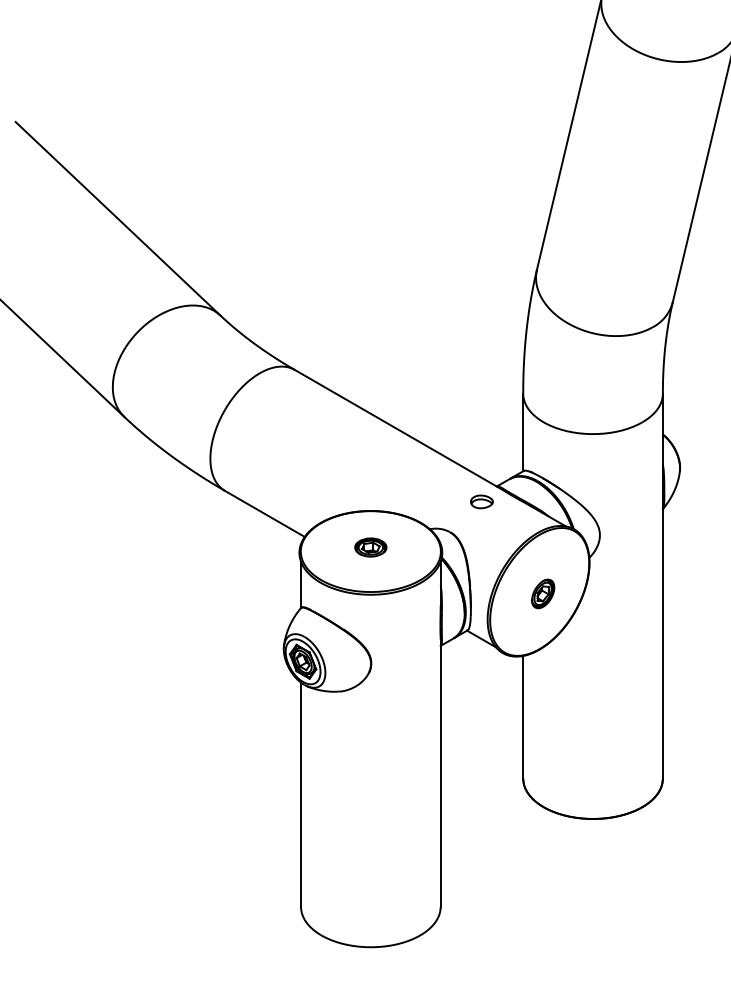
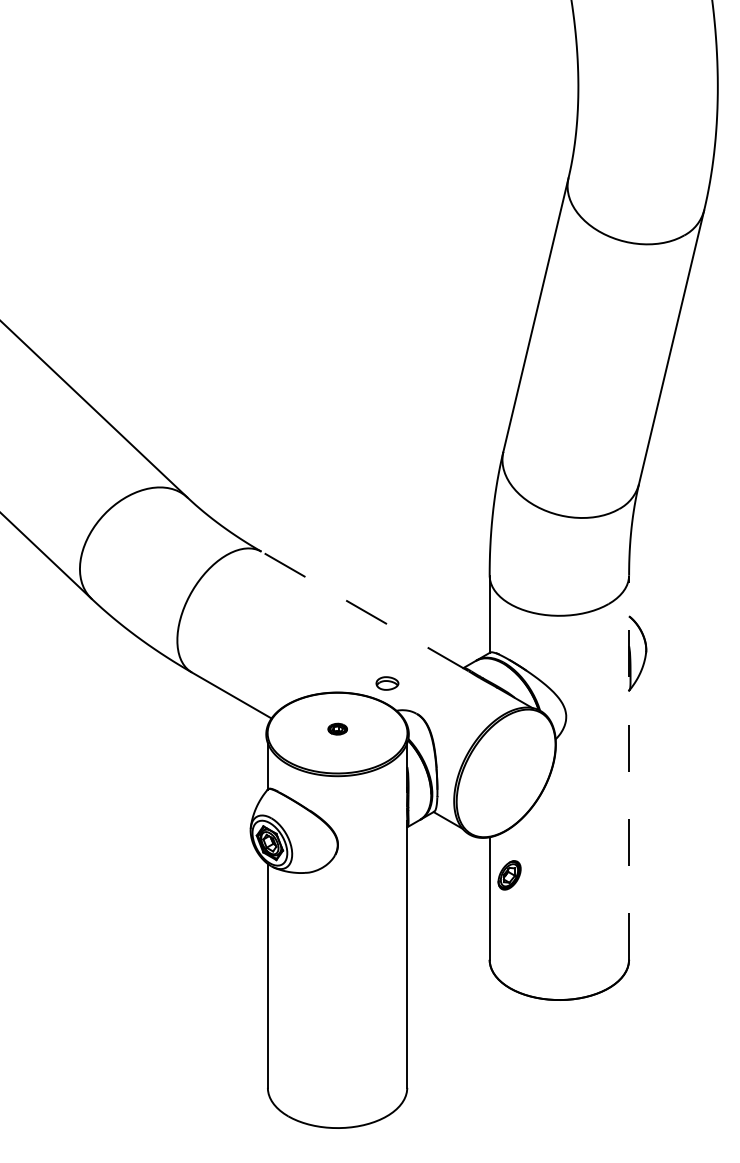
line: (397, 429) -> (364, 611), solid -> dashed
part: (481, 501) -> (387, 683), moved
part: (370, 547) -> (337, 729), size x0.6
line: (663, 586) -> (629, 767), solid -> dashed
part: (543, 594) -> (509, 875), moved

